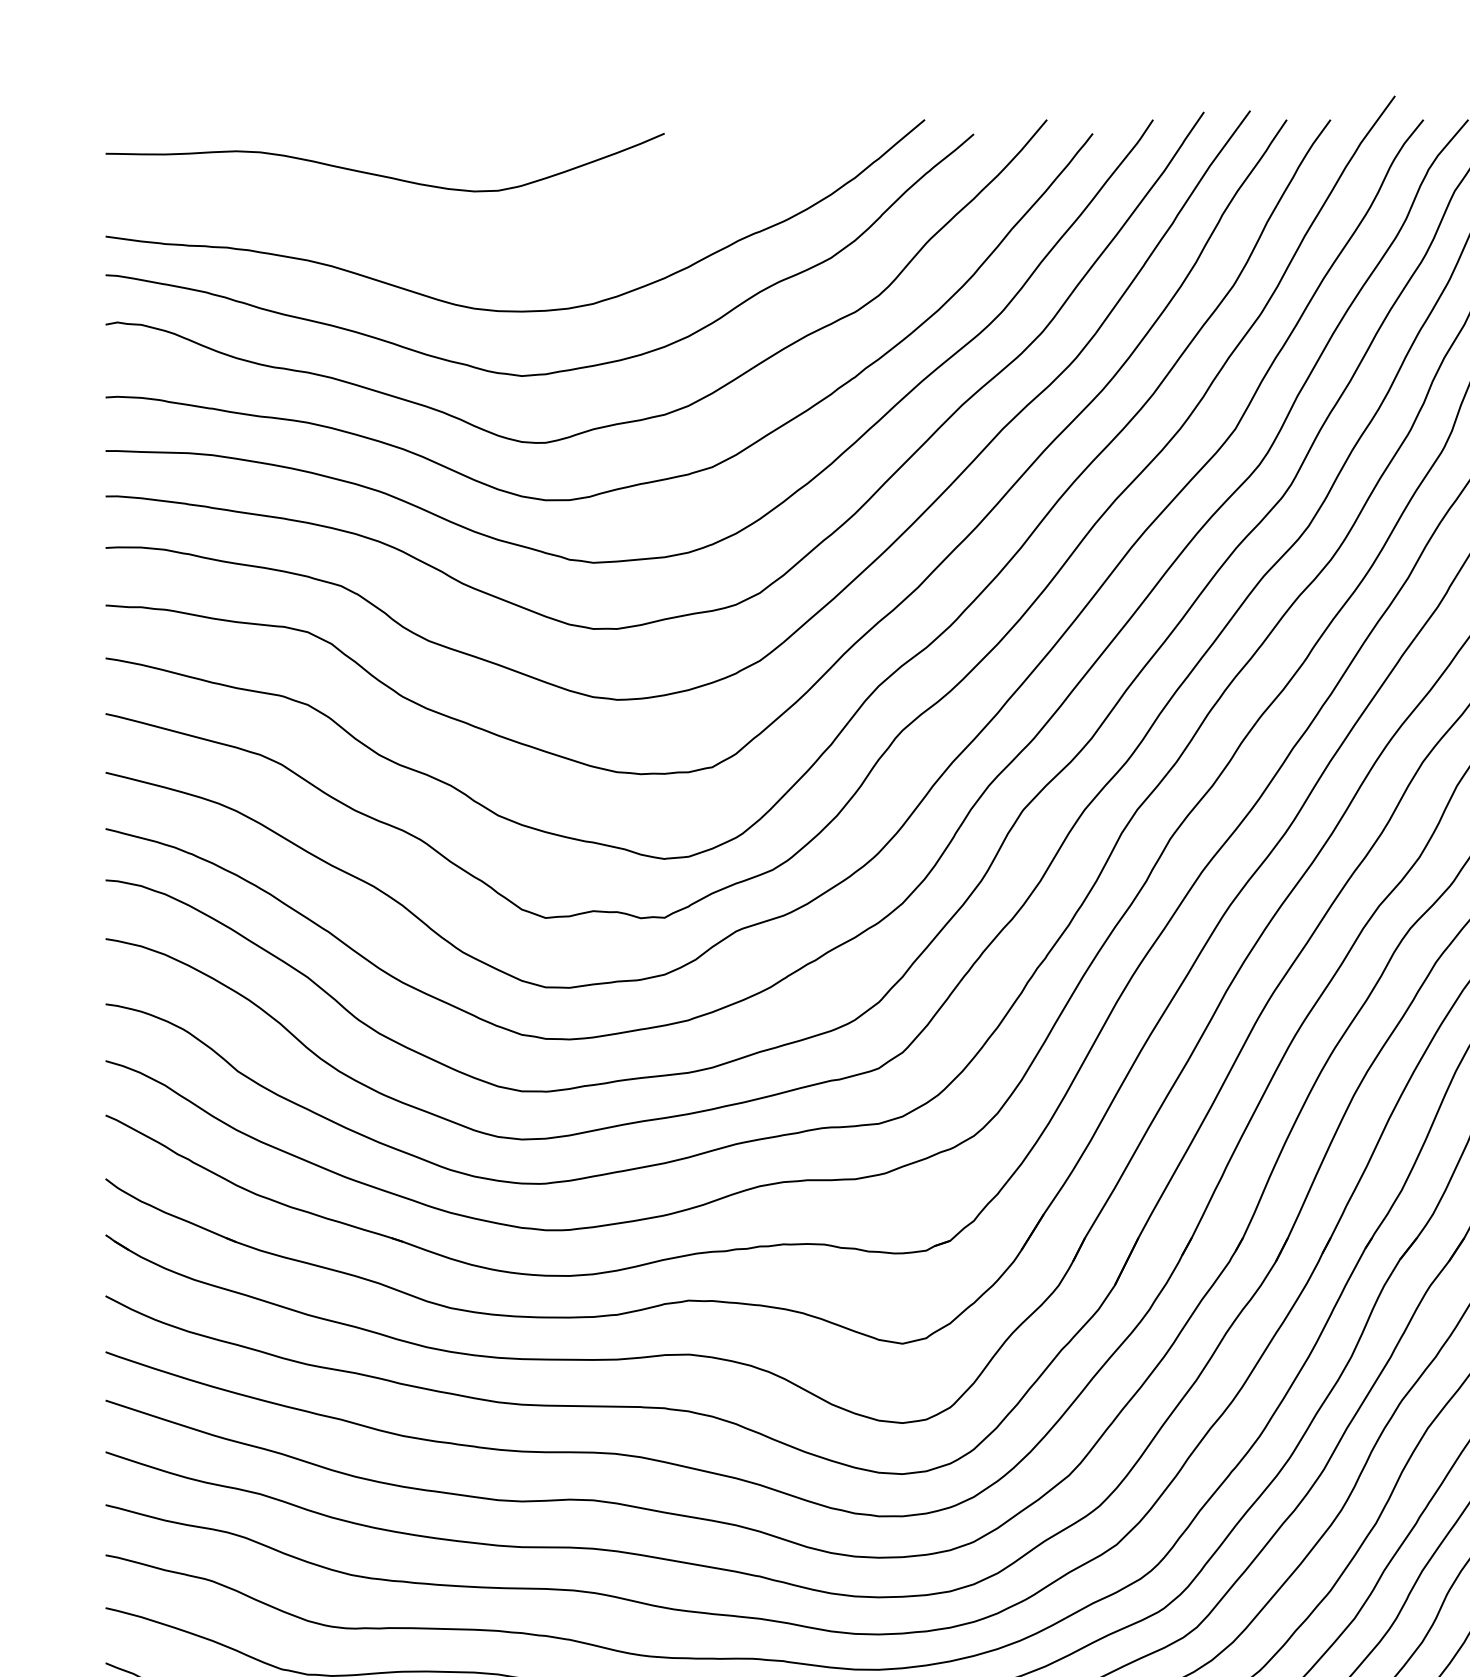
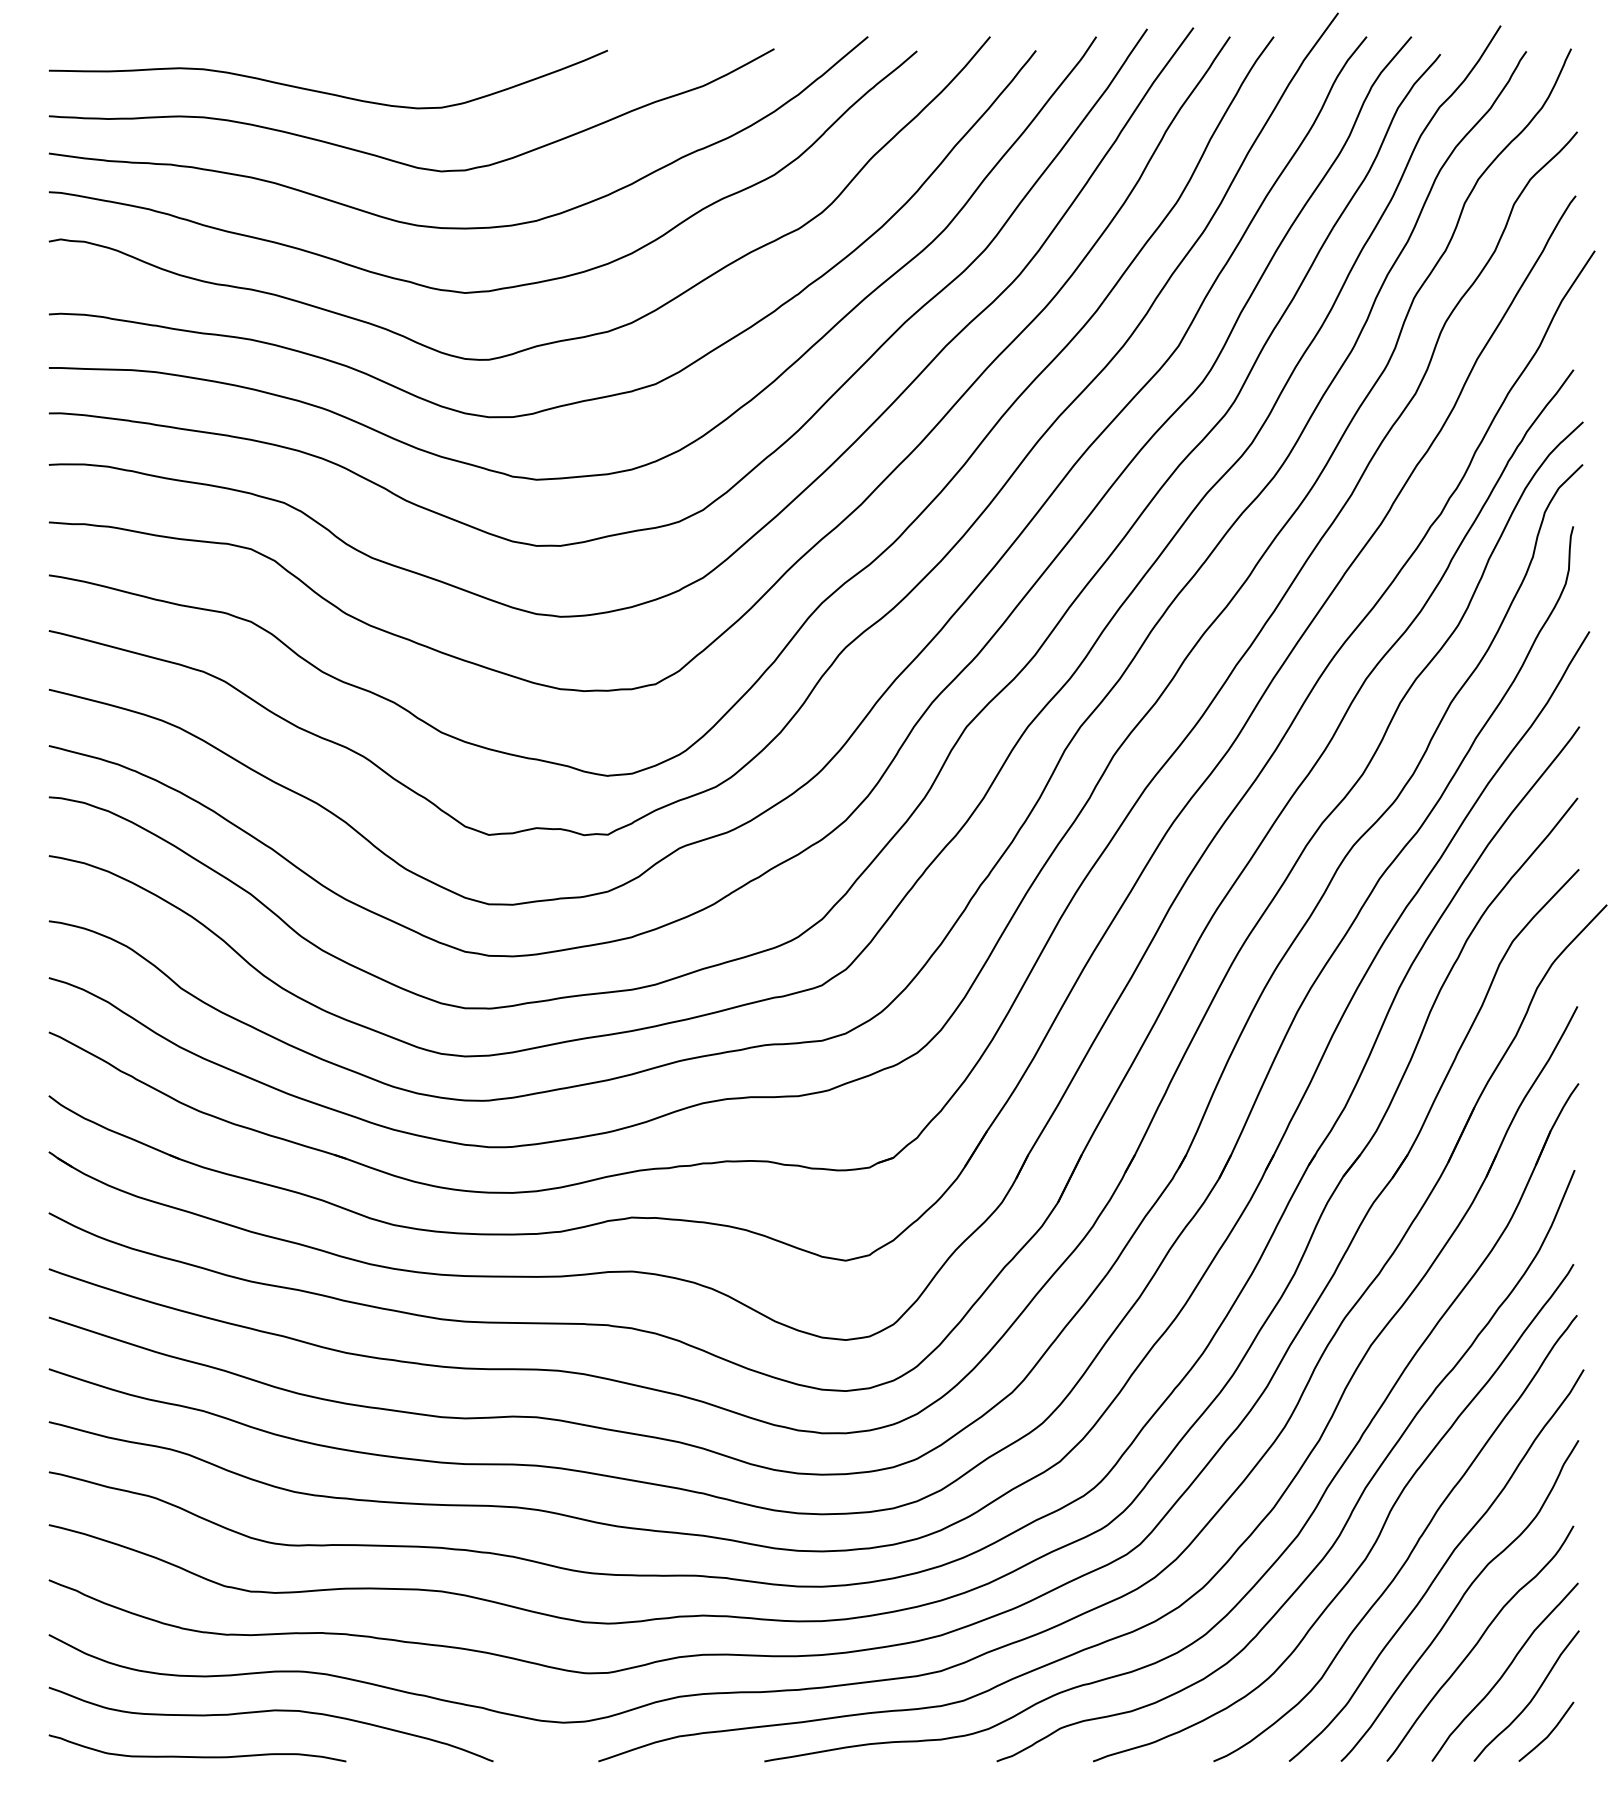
curve: (456, 244) -> (399, 161), added

